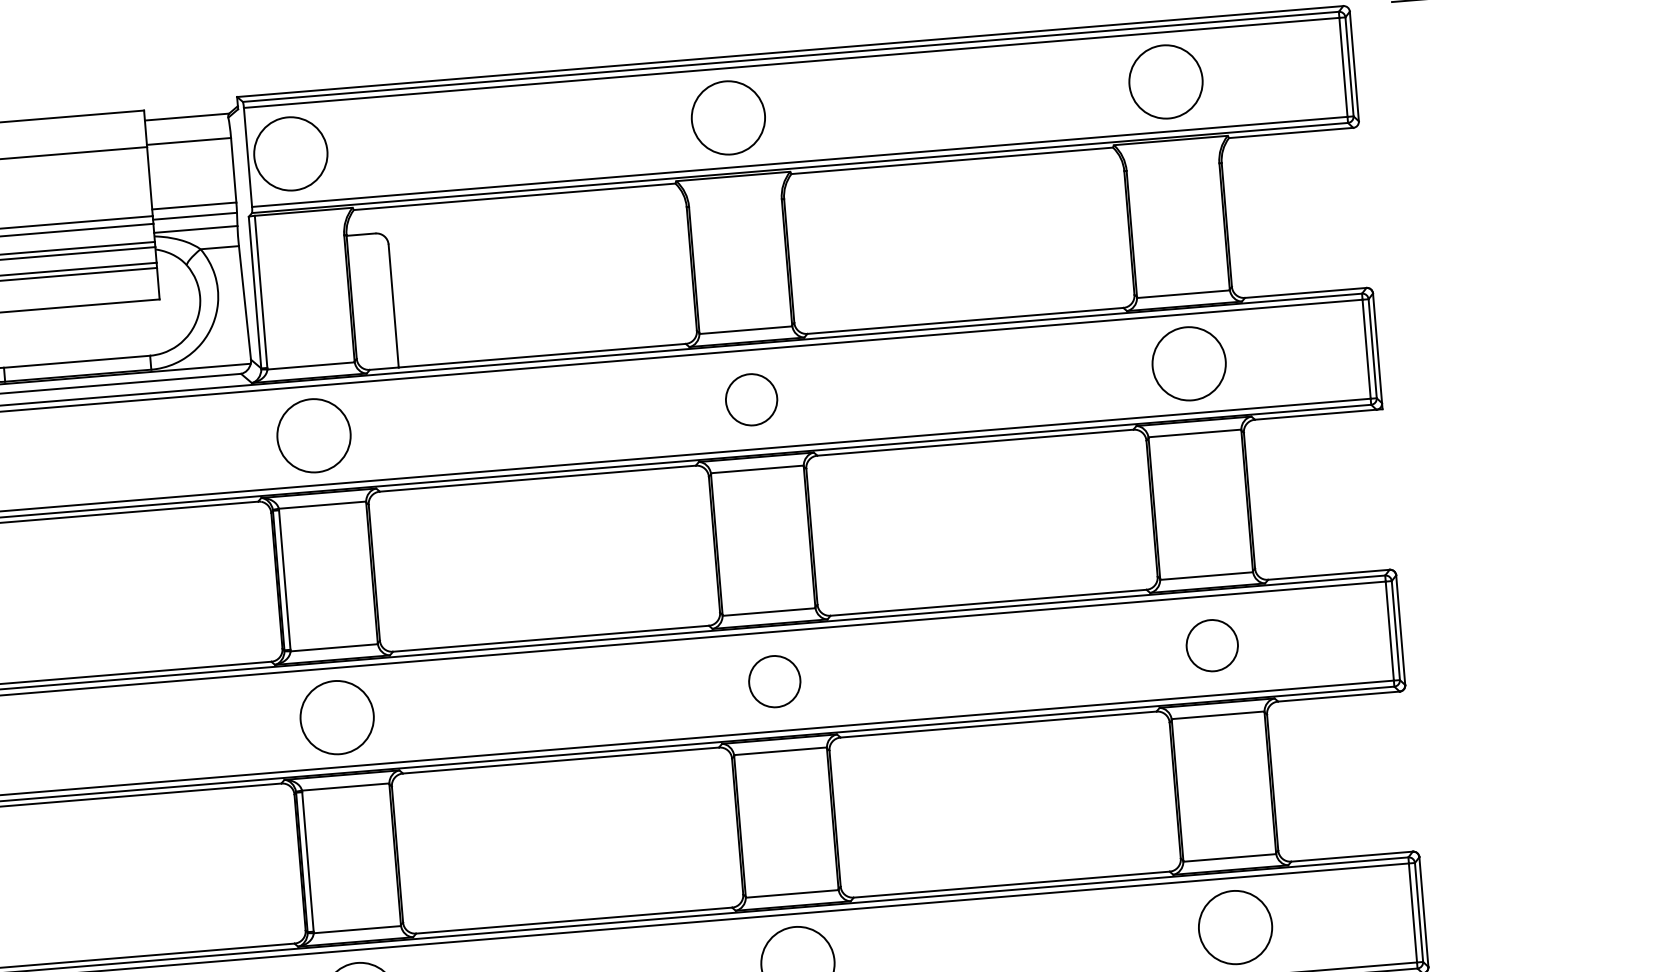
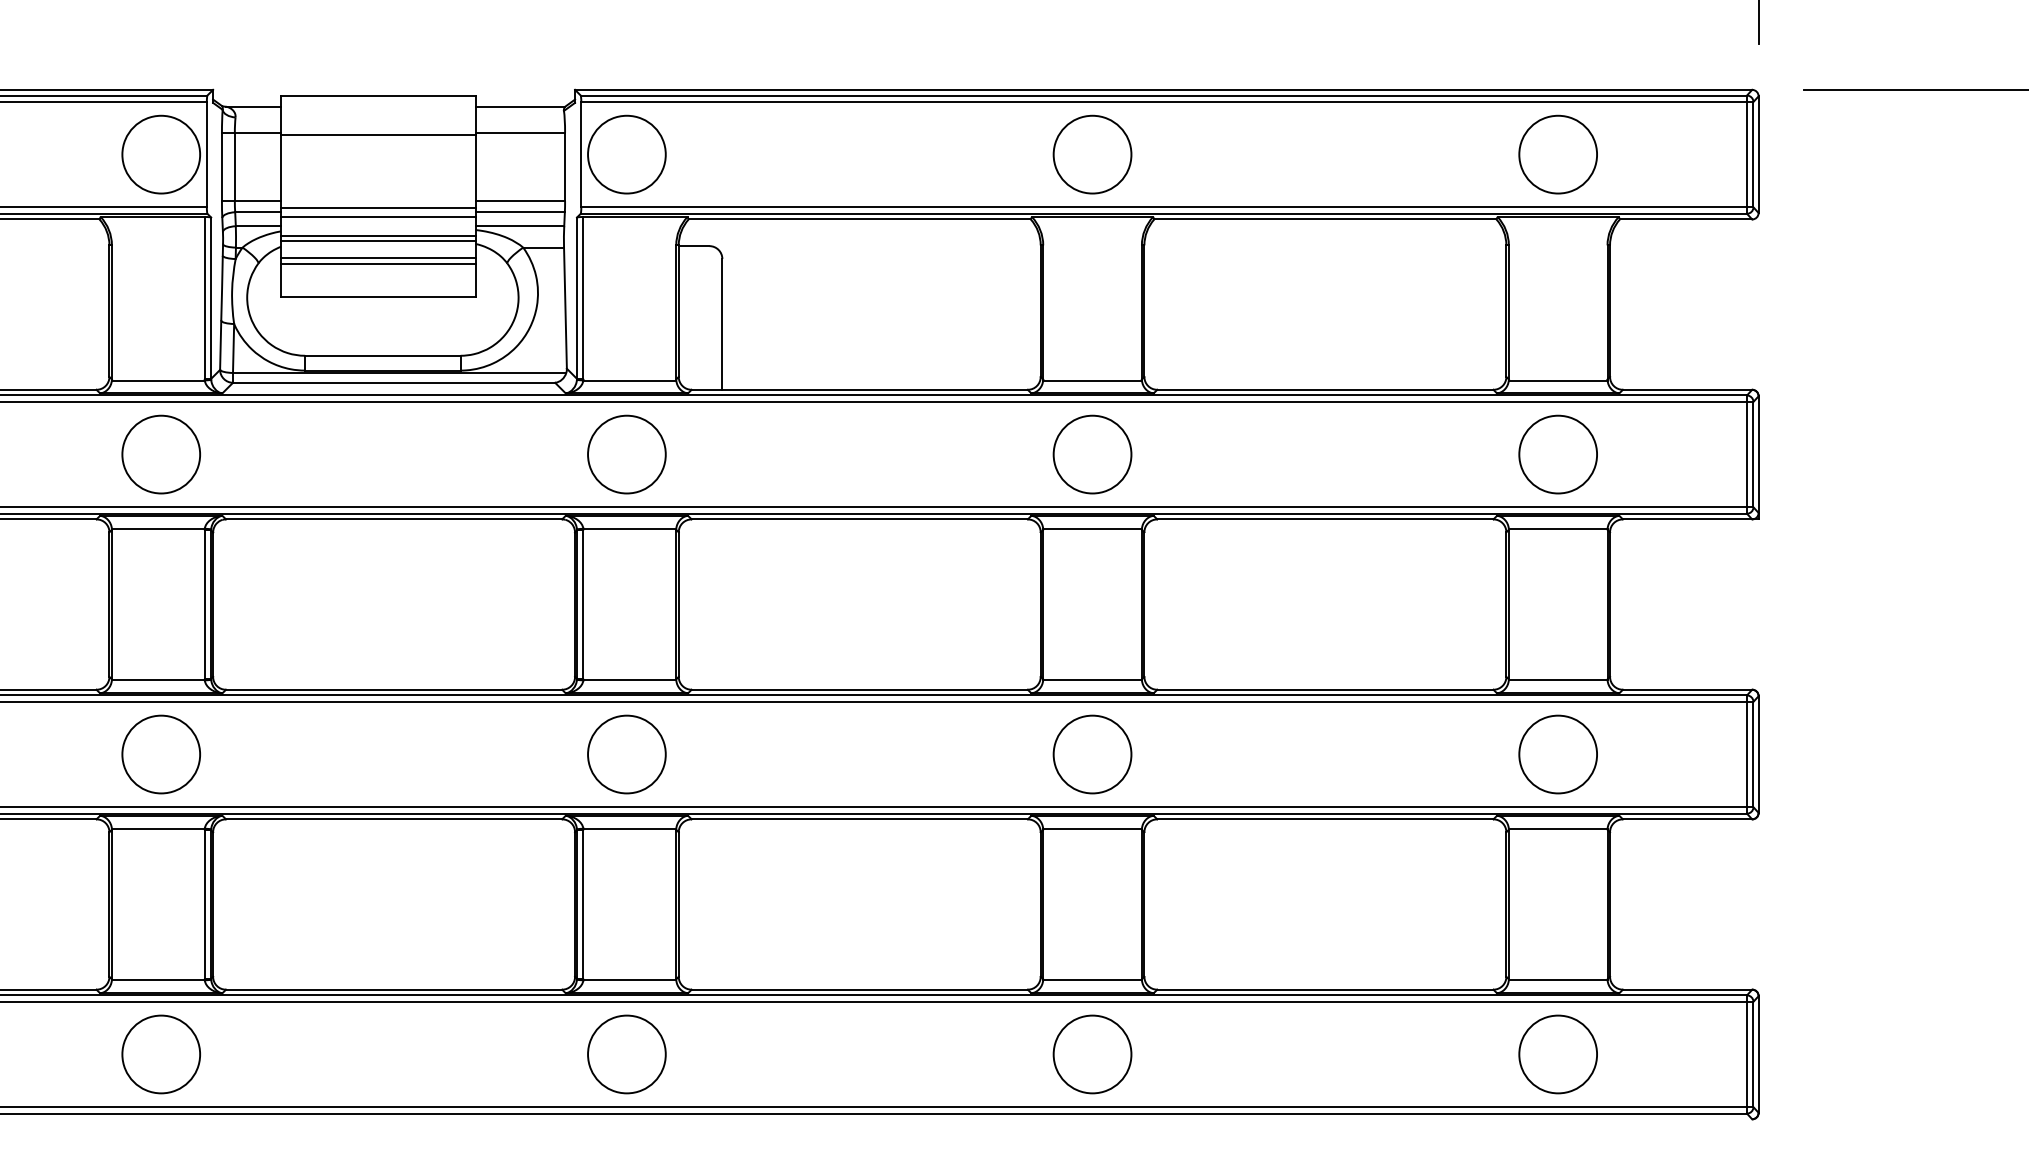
circle: (751, 399) -> (1092, 454), size x1.43
circle: (1211, 645) -> (1557, 754), size x1.43
circle: (774, 681) -> (1092, 754), size x1.43

